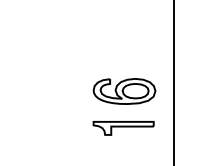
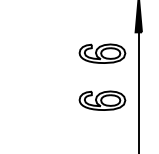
part: (124, 27) -> (102, 53), added
part: (123, 127) -> (101, 127), removed

